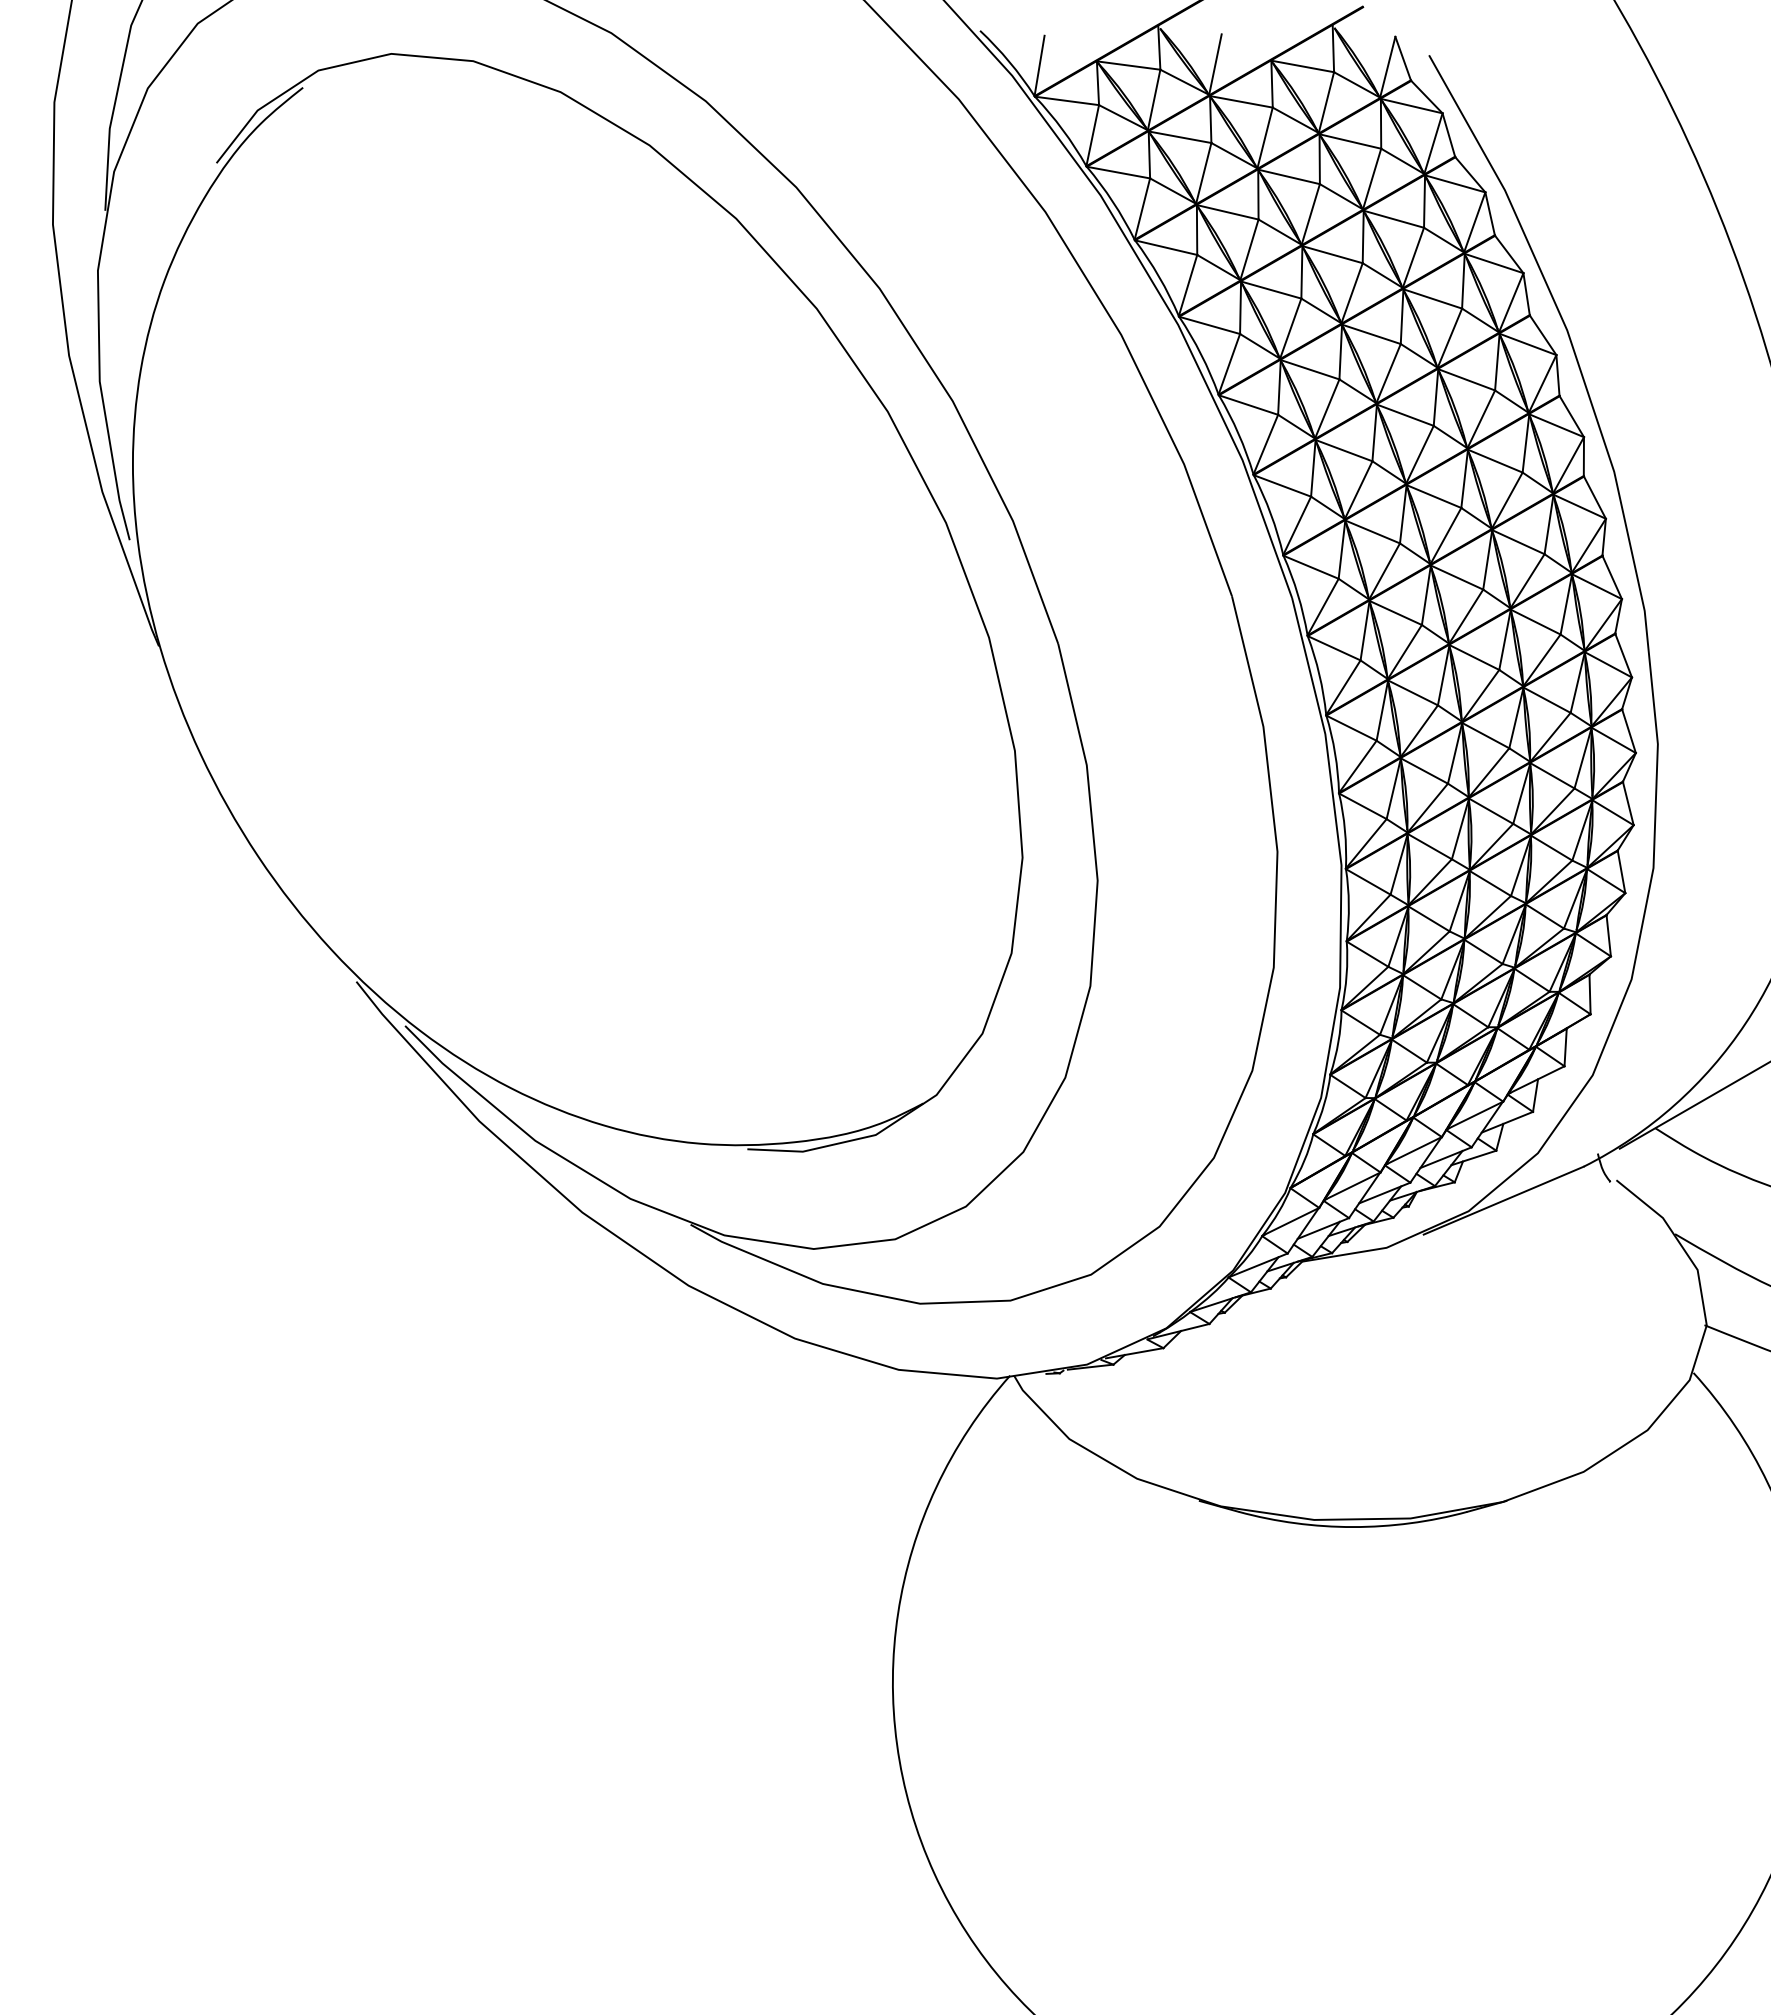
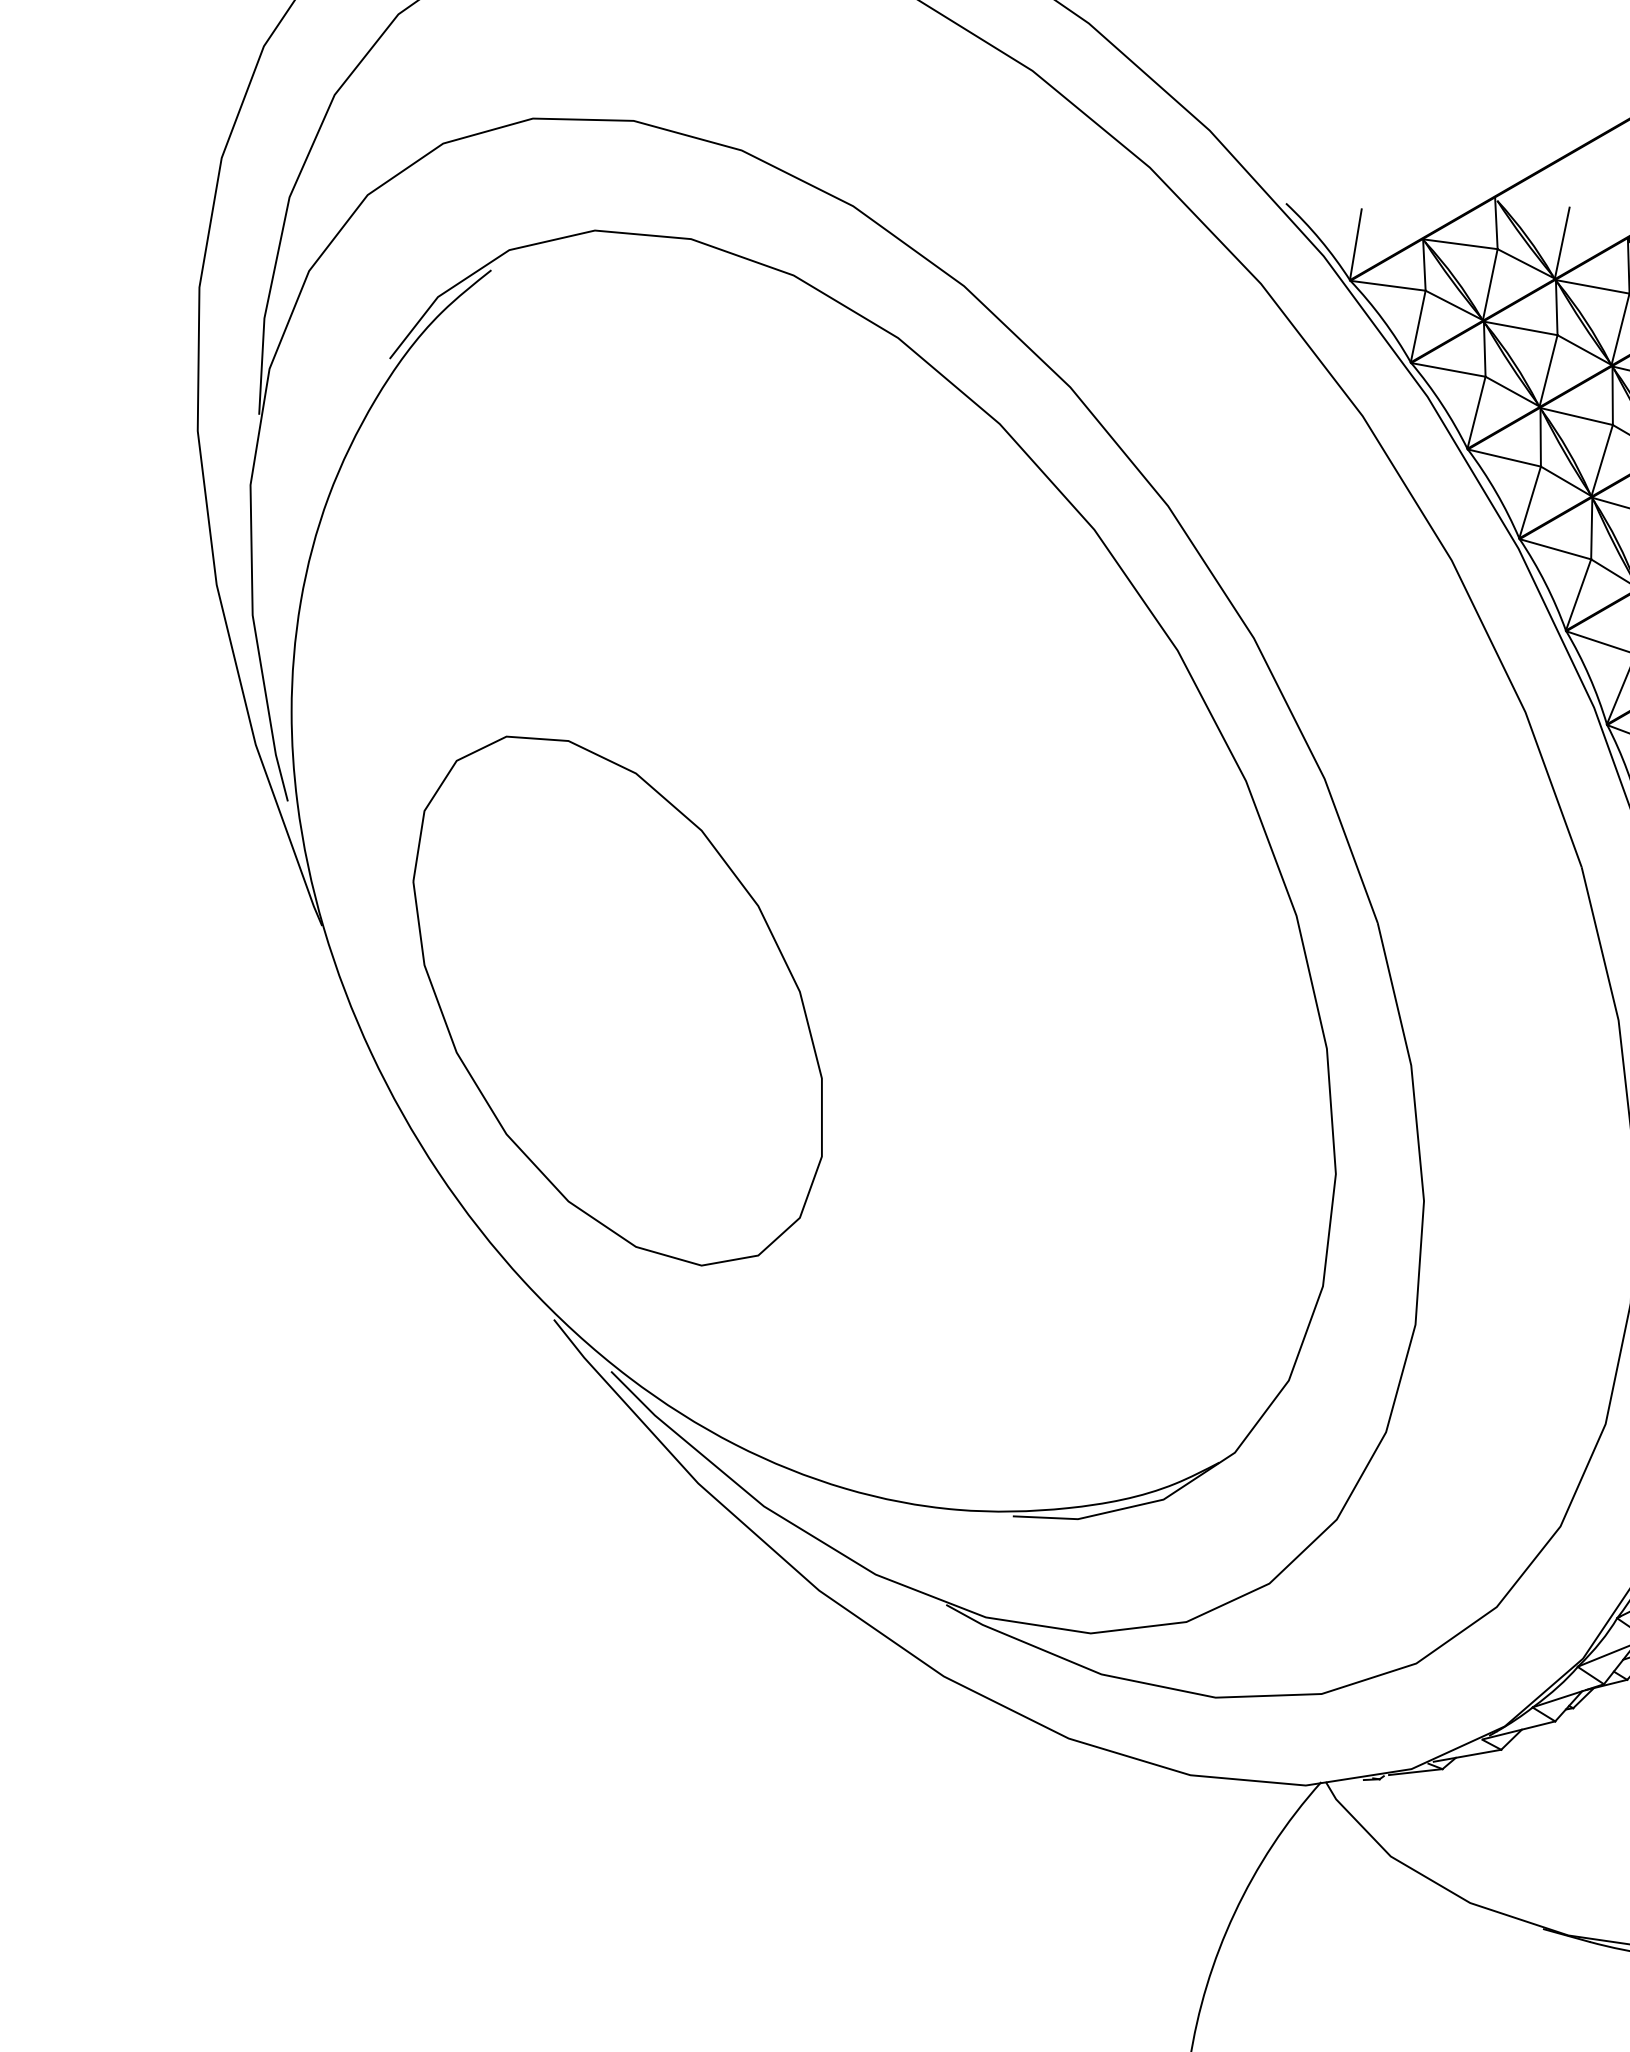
part: (410, 710) -> (617, 1001), added

